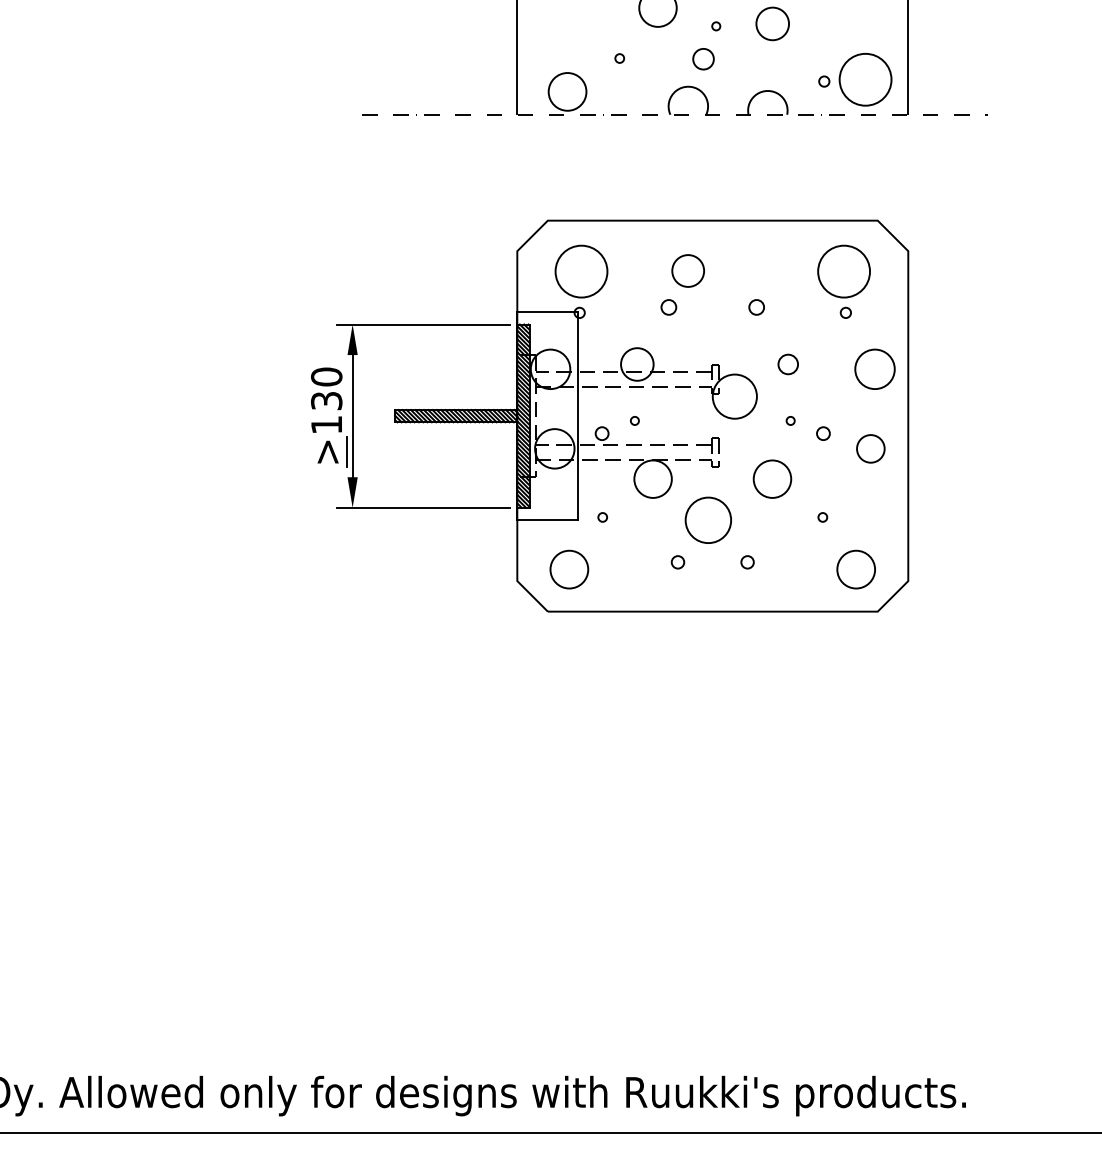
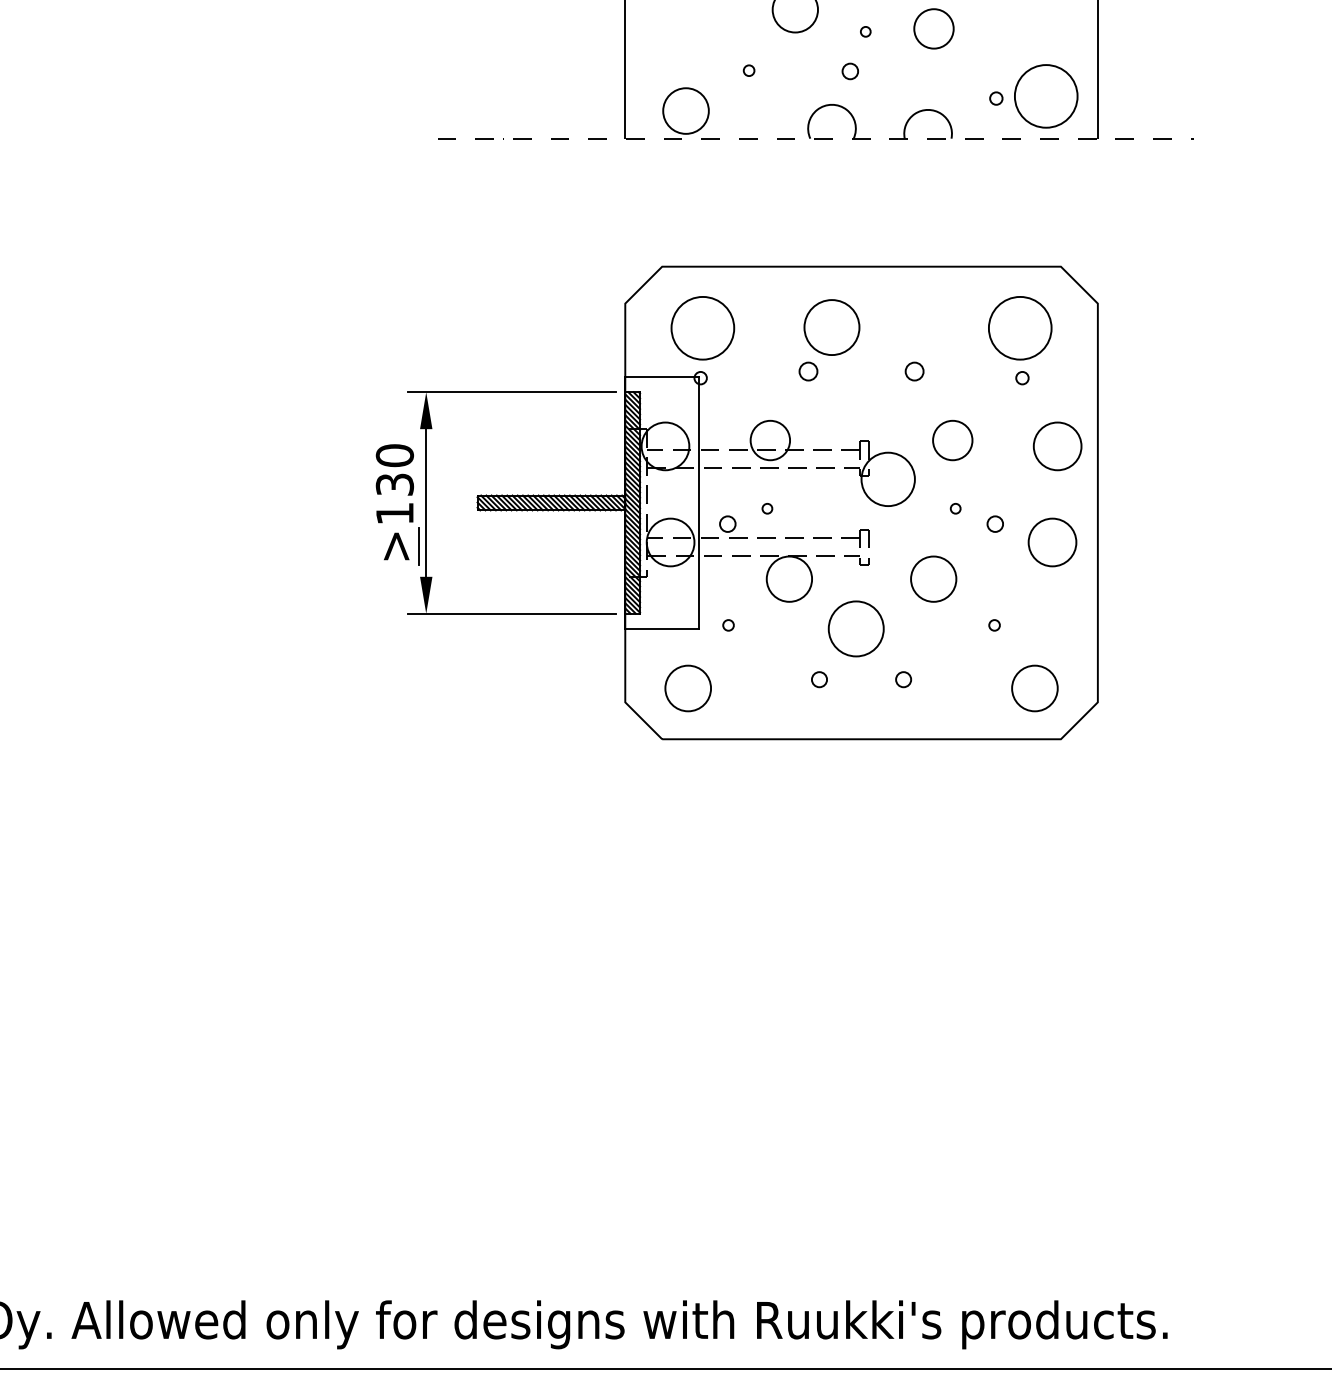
circle: (703, 58) -> (850, 70), size x0.62
circle: (687, 270) -> (830, 326), size x1.43
circle: (787, 364) -> (951, 440), size x1.67
circle: (870, 448) -> (1052, 542), size x1.43

